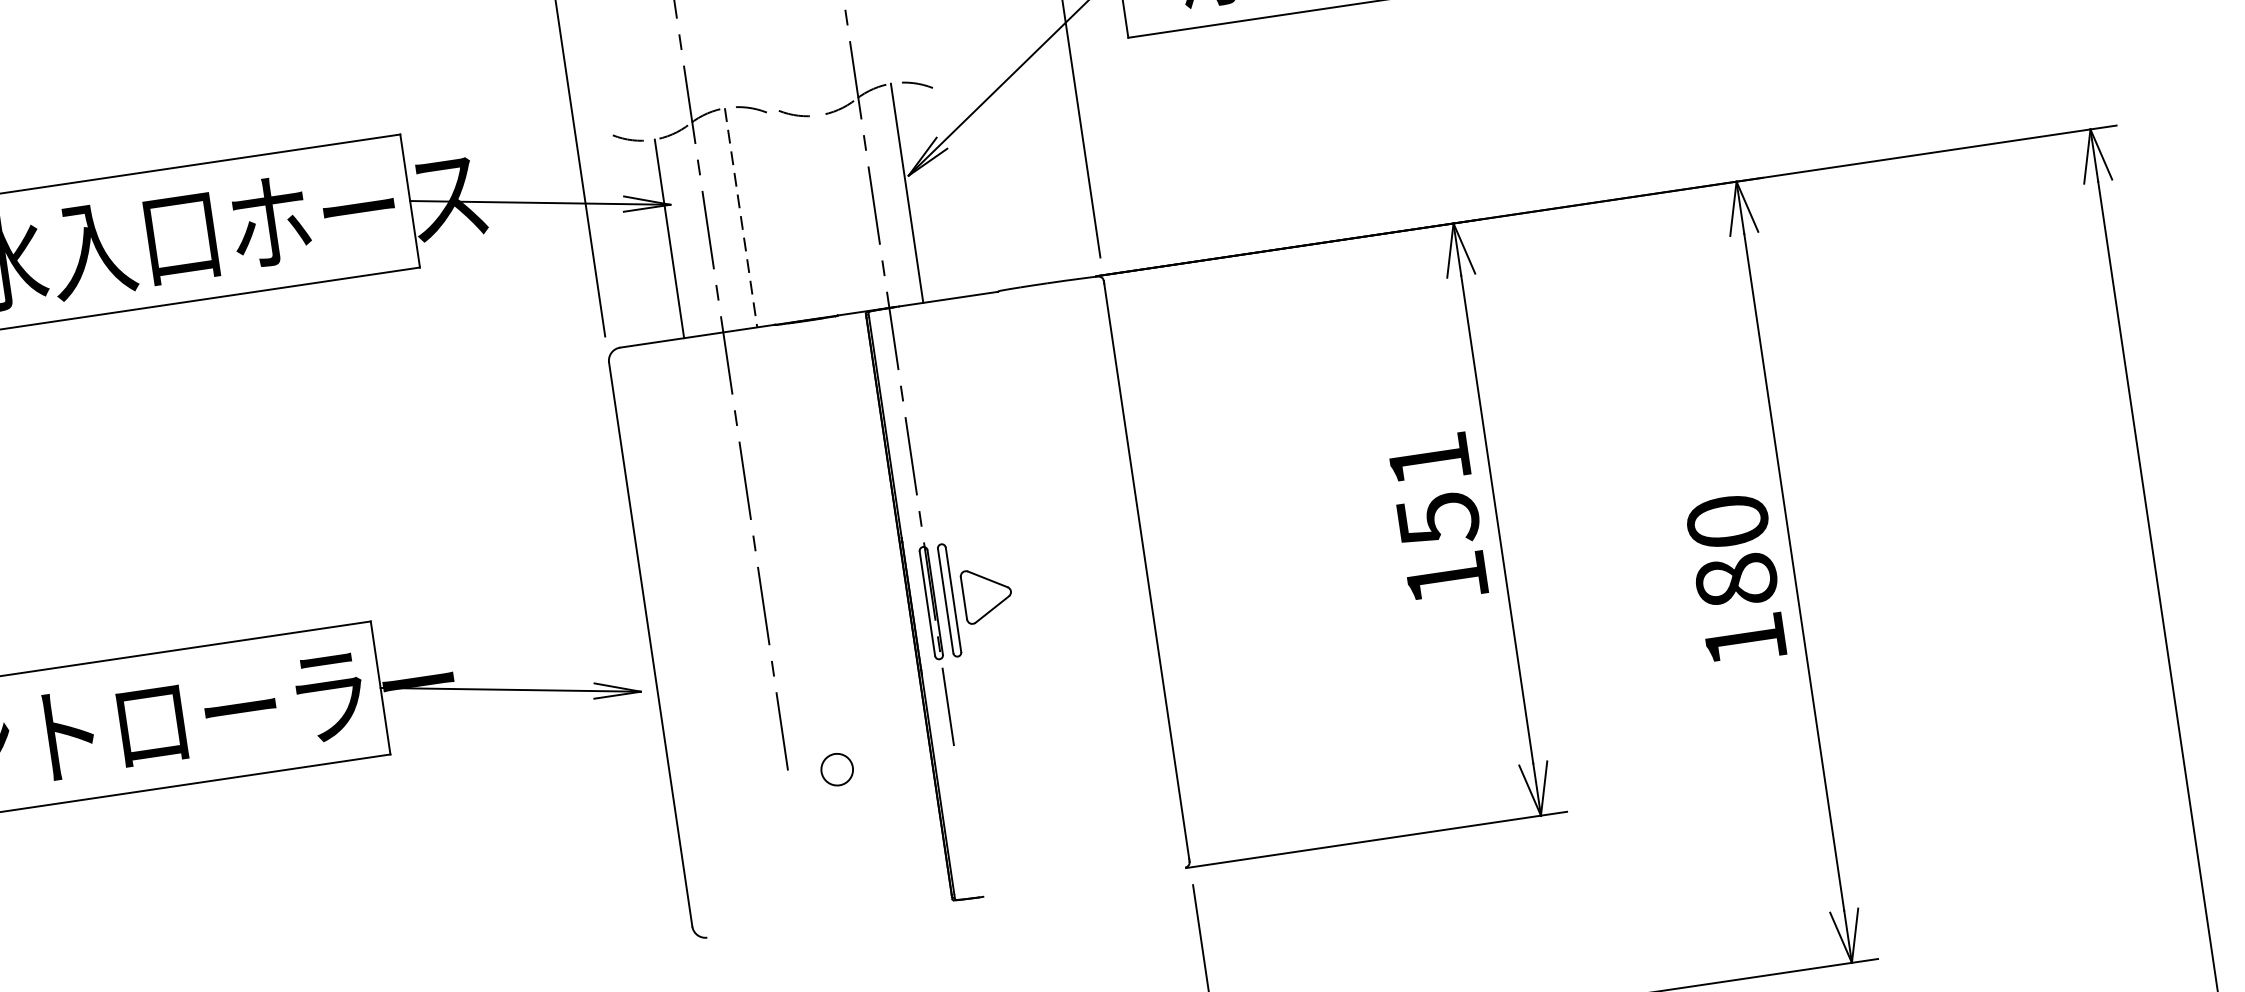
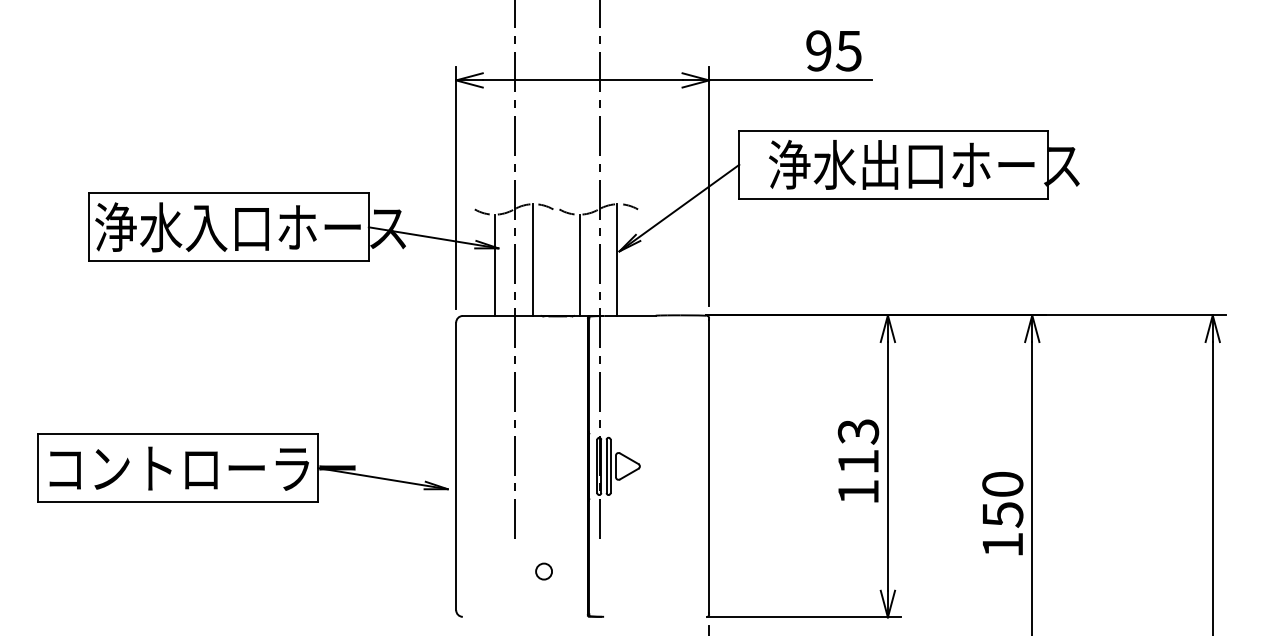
line: (835, 212) -> (580, 264), added
line: (740, 218) -> (532, 260), dashed -> solid
text: (1434, 491) -> (858, 447), 151 -> 113
text: (1735, 580) -> (1002, 514), 180 -> 150
circle: (836, 769) -> (543, 571), moved

